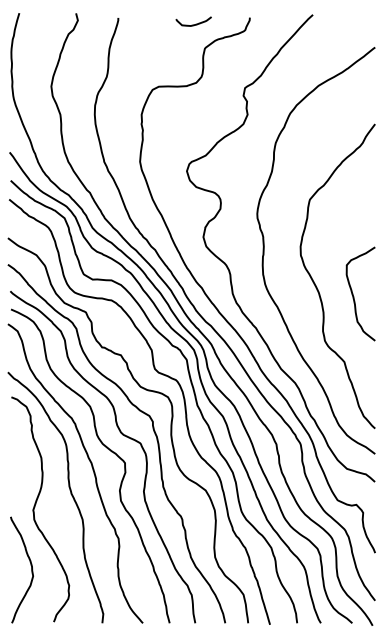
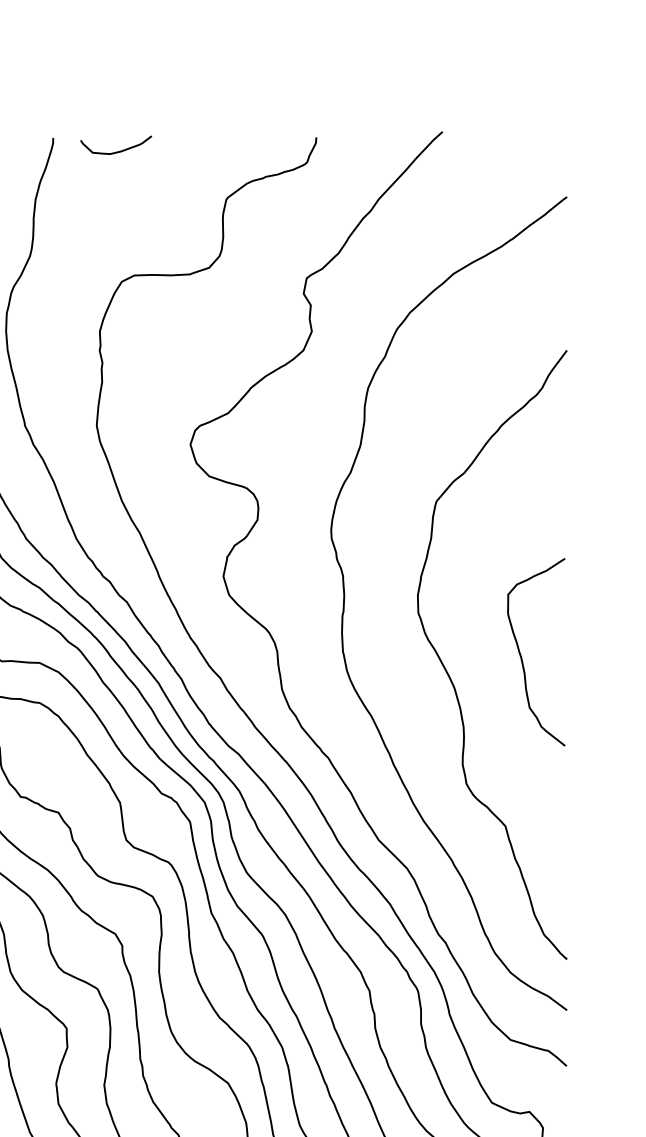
curve: (193, 24) -> (115, 151), moved
curve: (354, 296) -> (523, 657), moved

